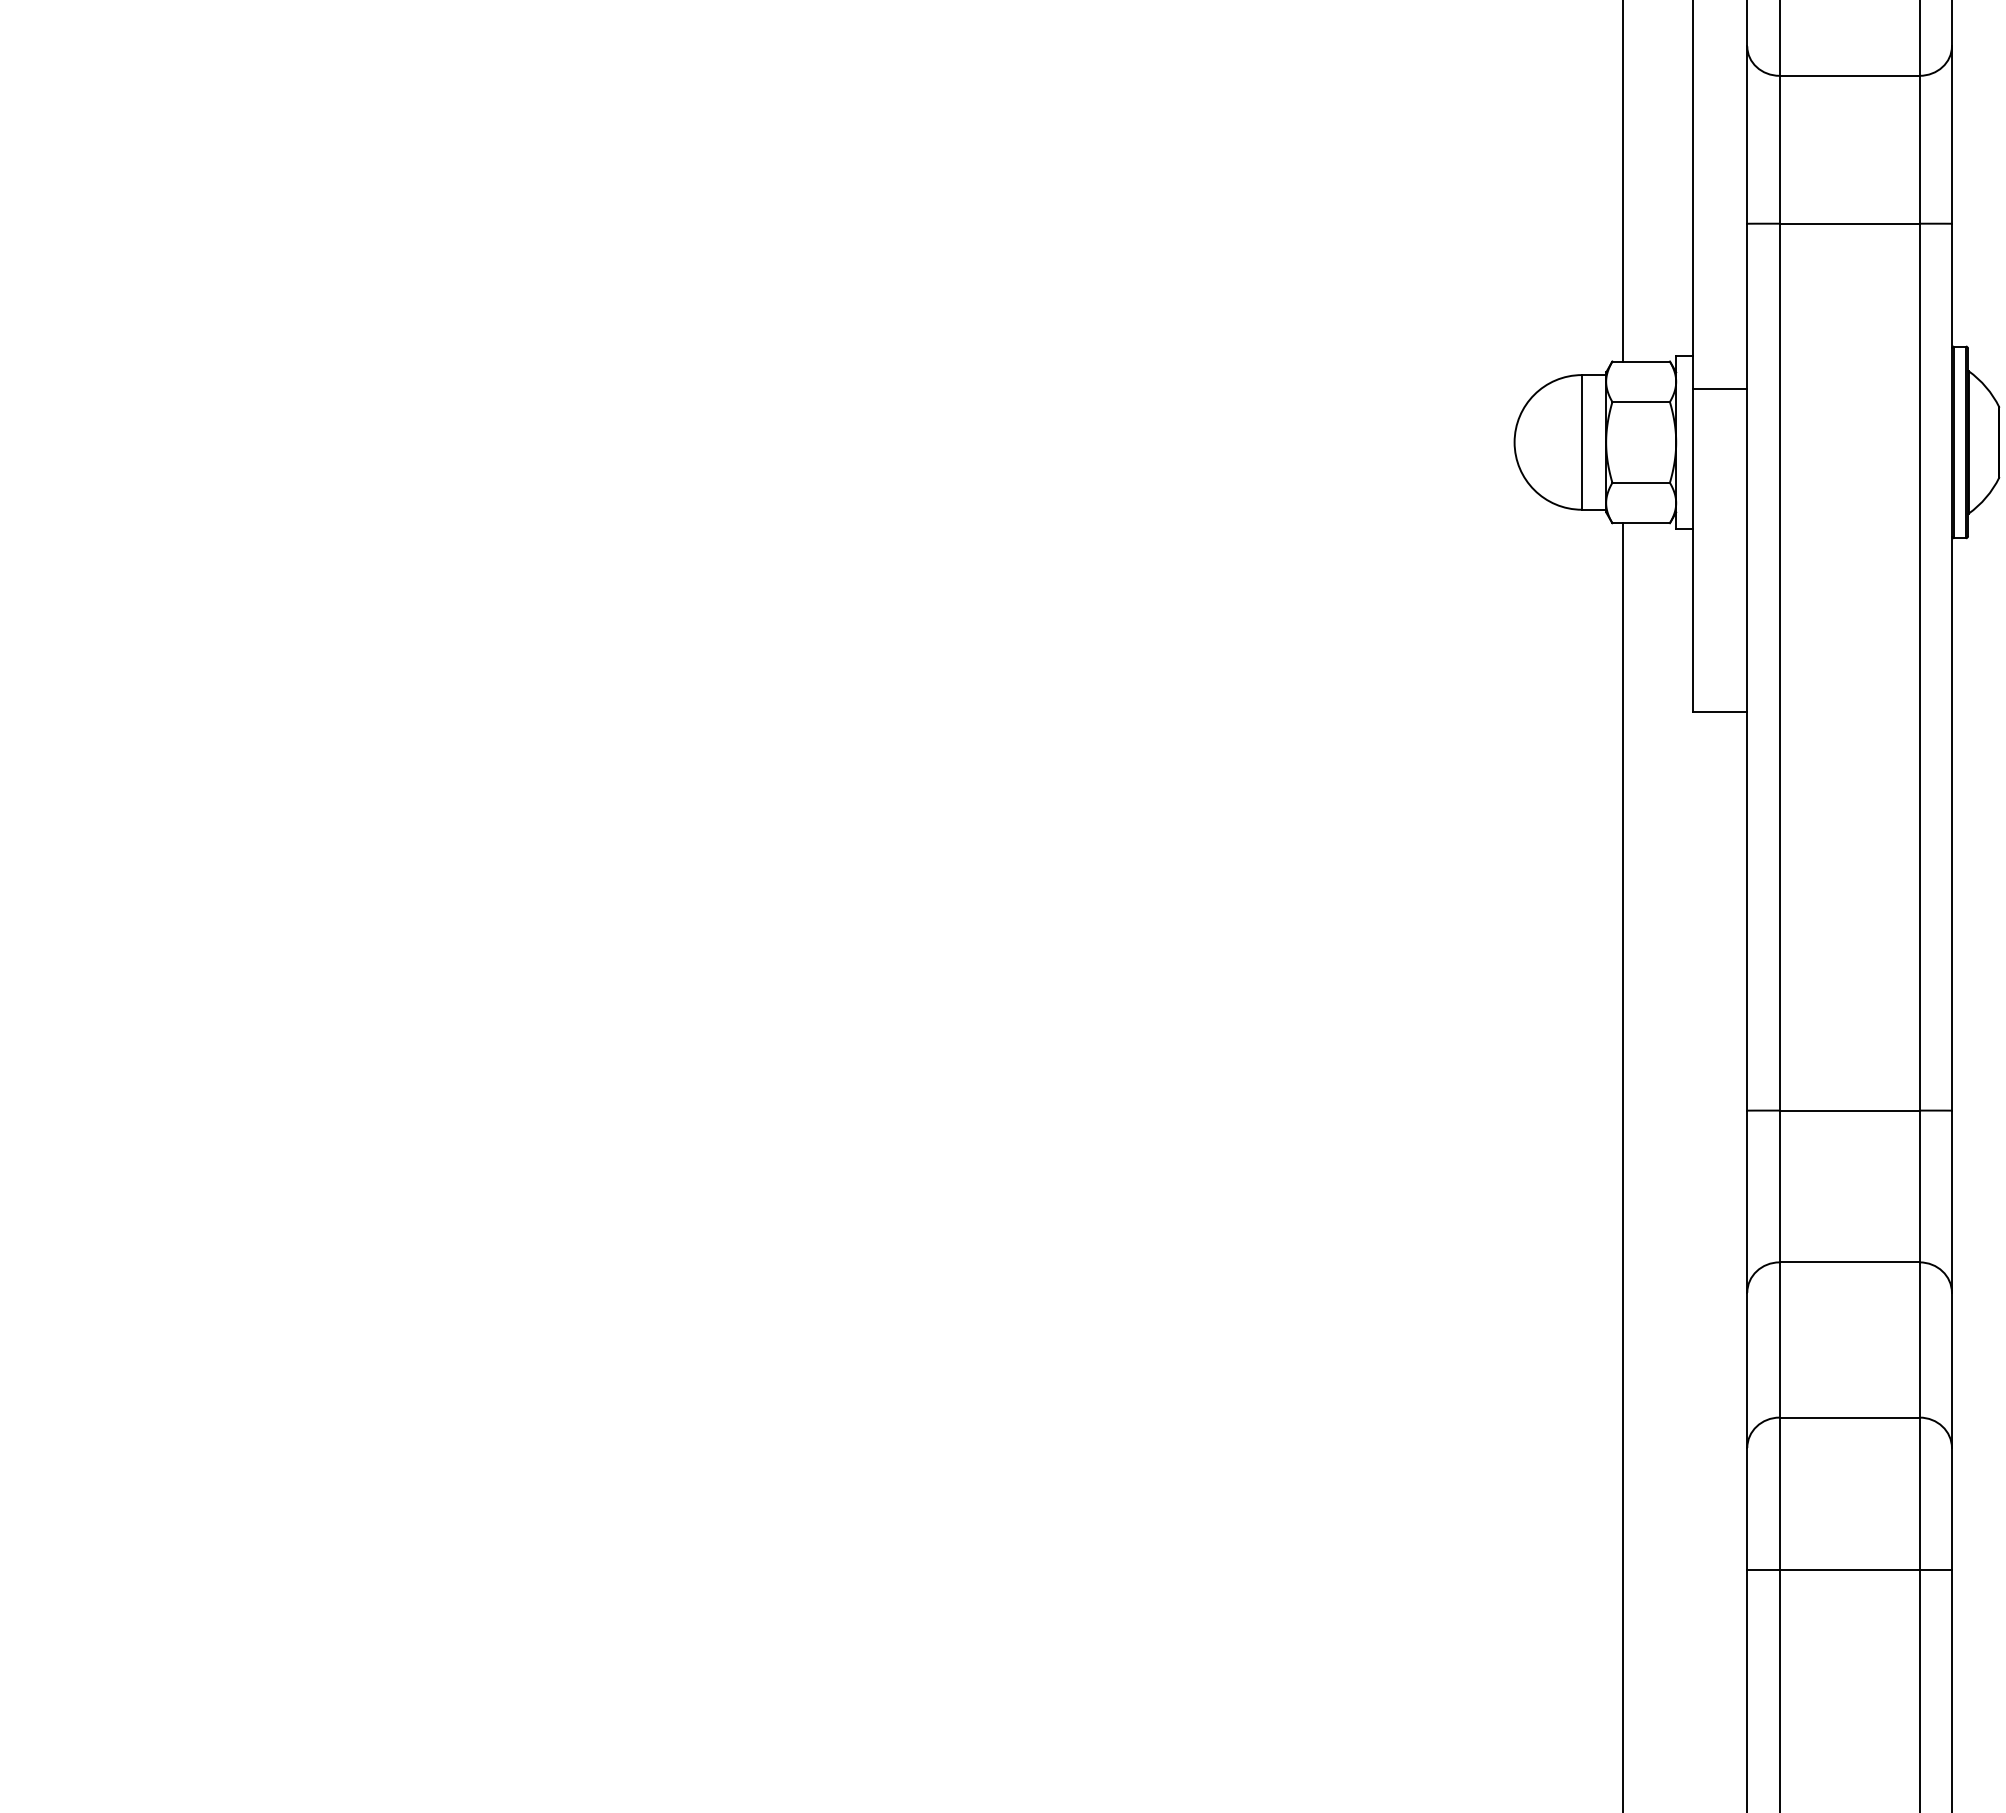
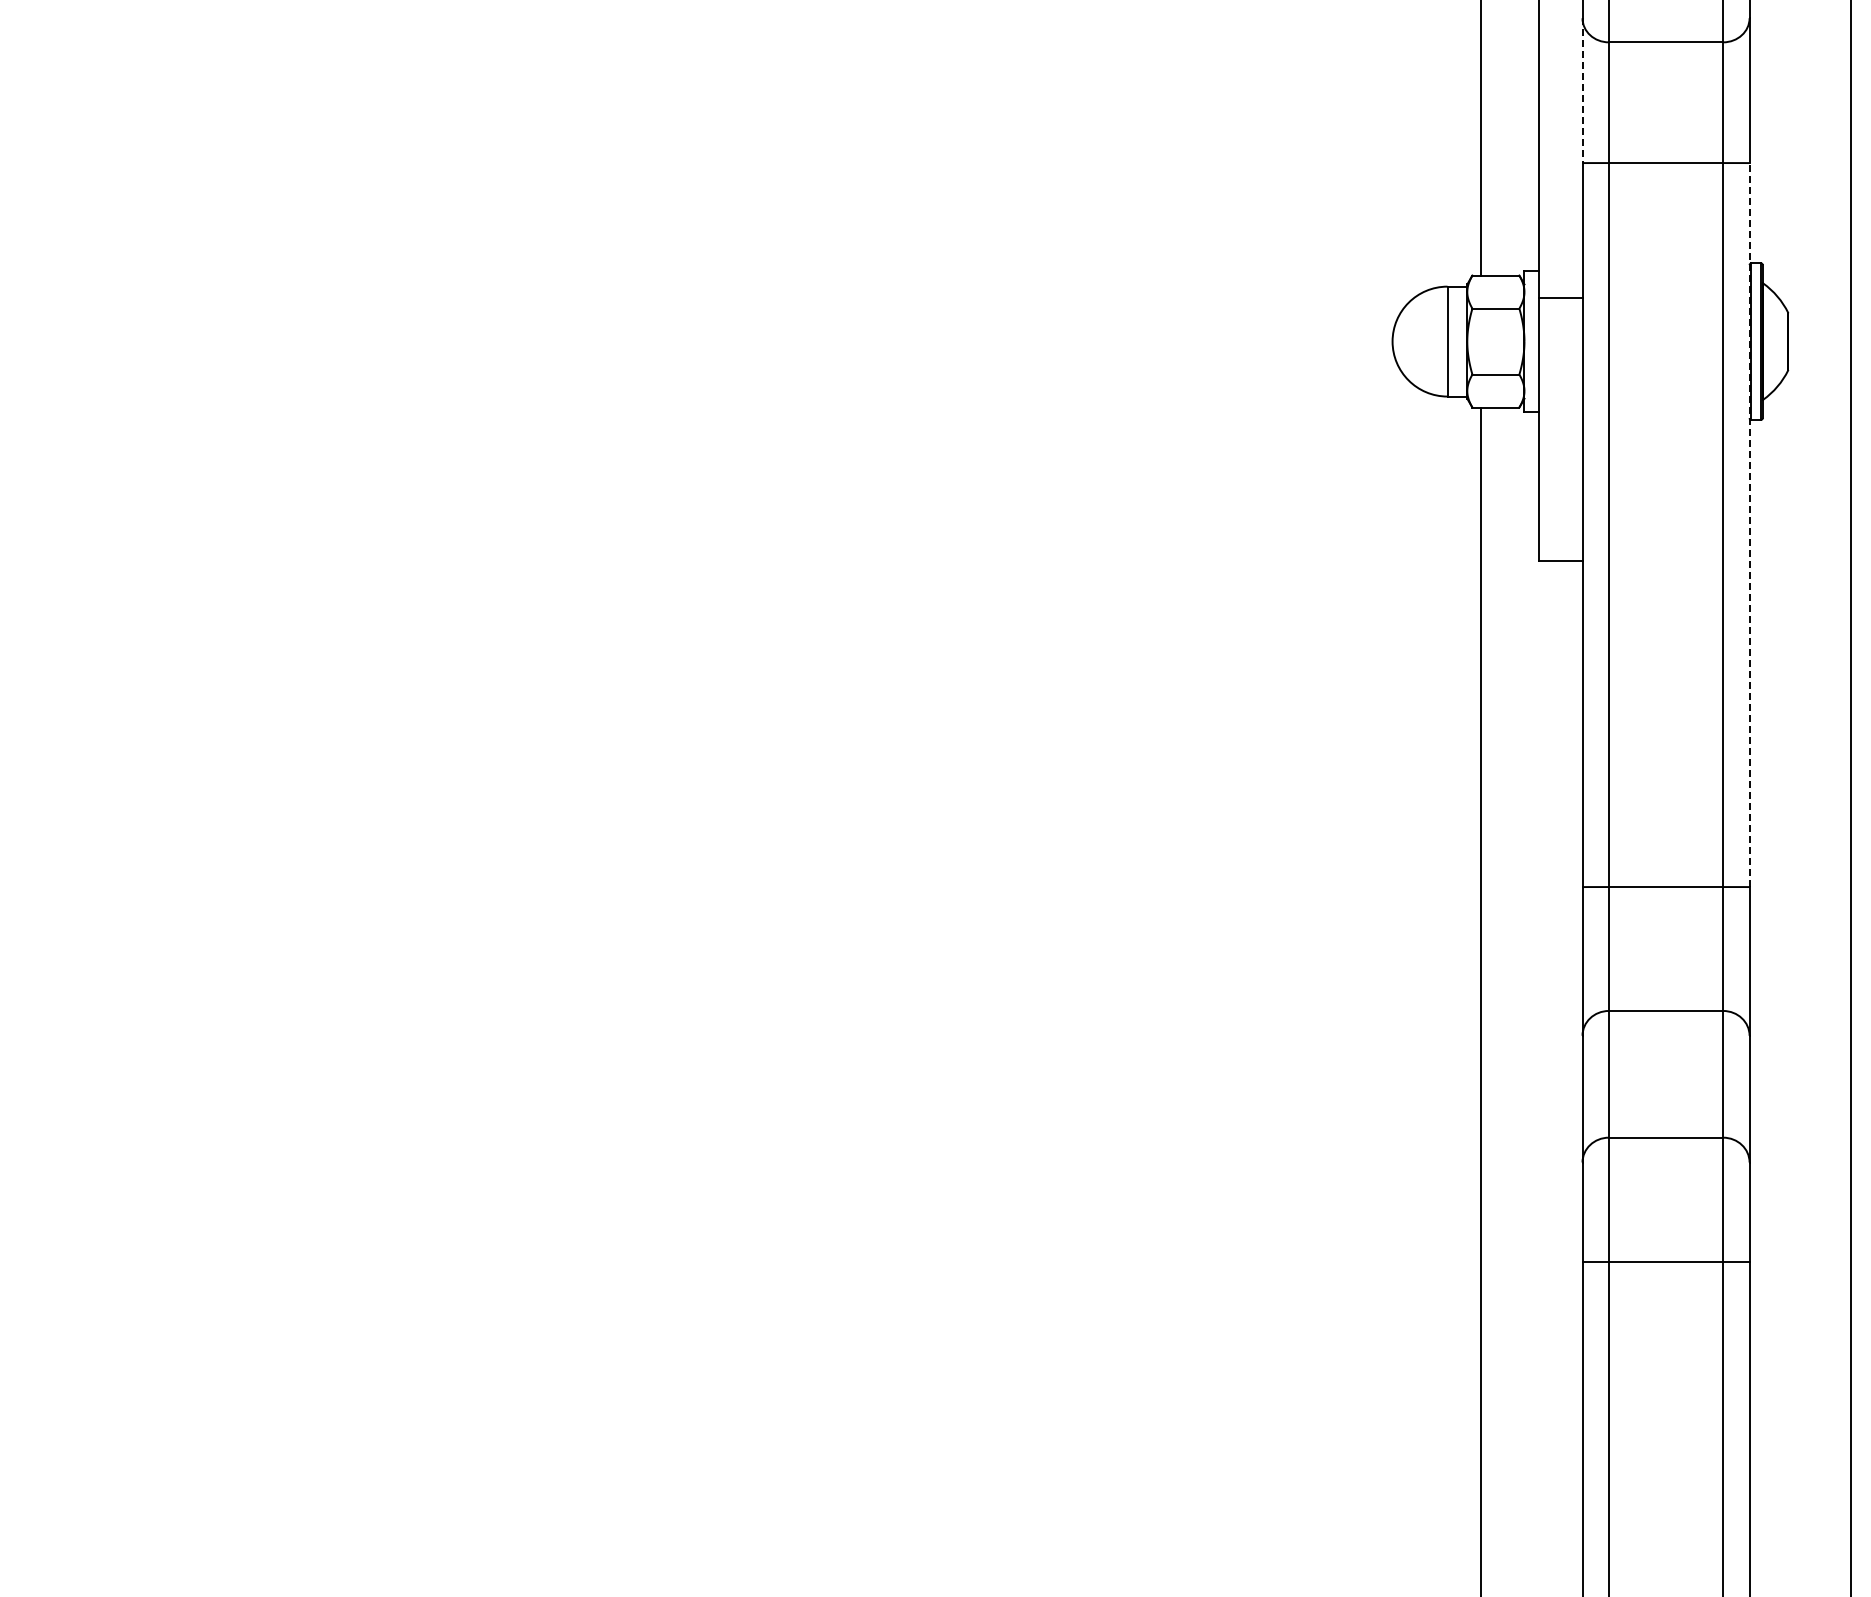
line: (1747, 136) -> (1582, 91), solid -> dashed
line: (1951, 667) -> (1749, 525), solid -> dashed

